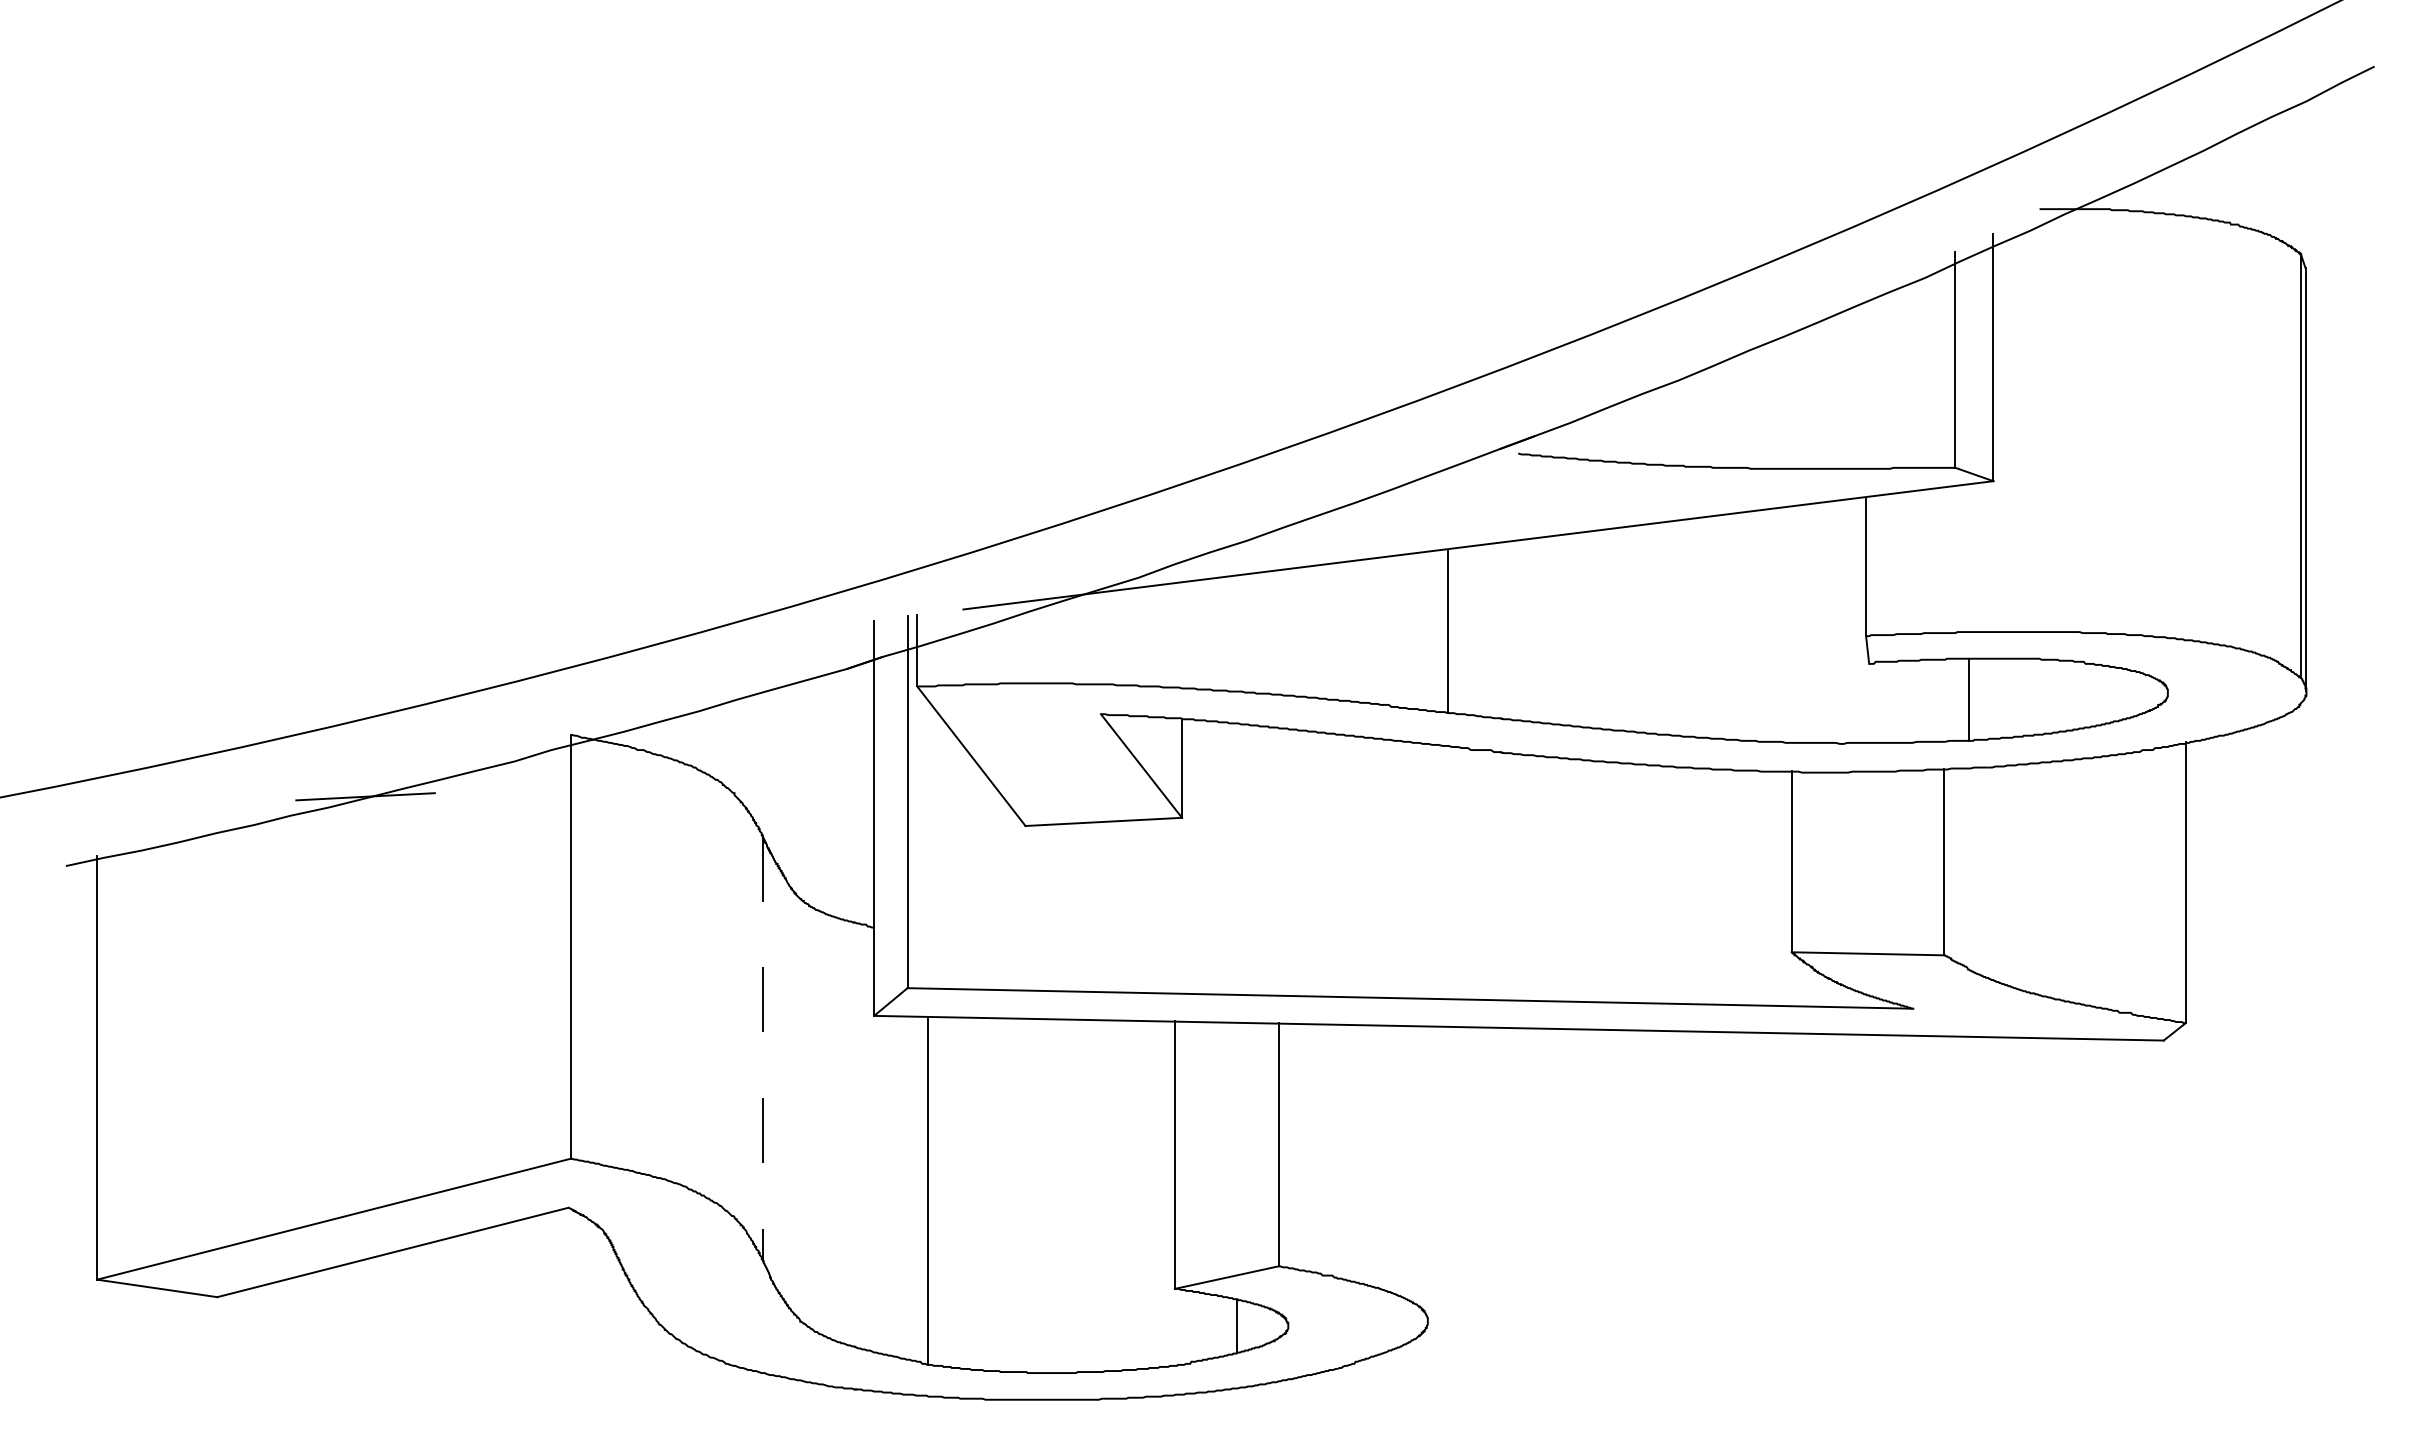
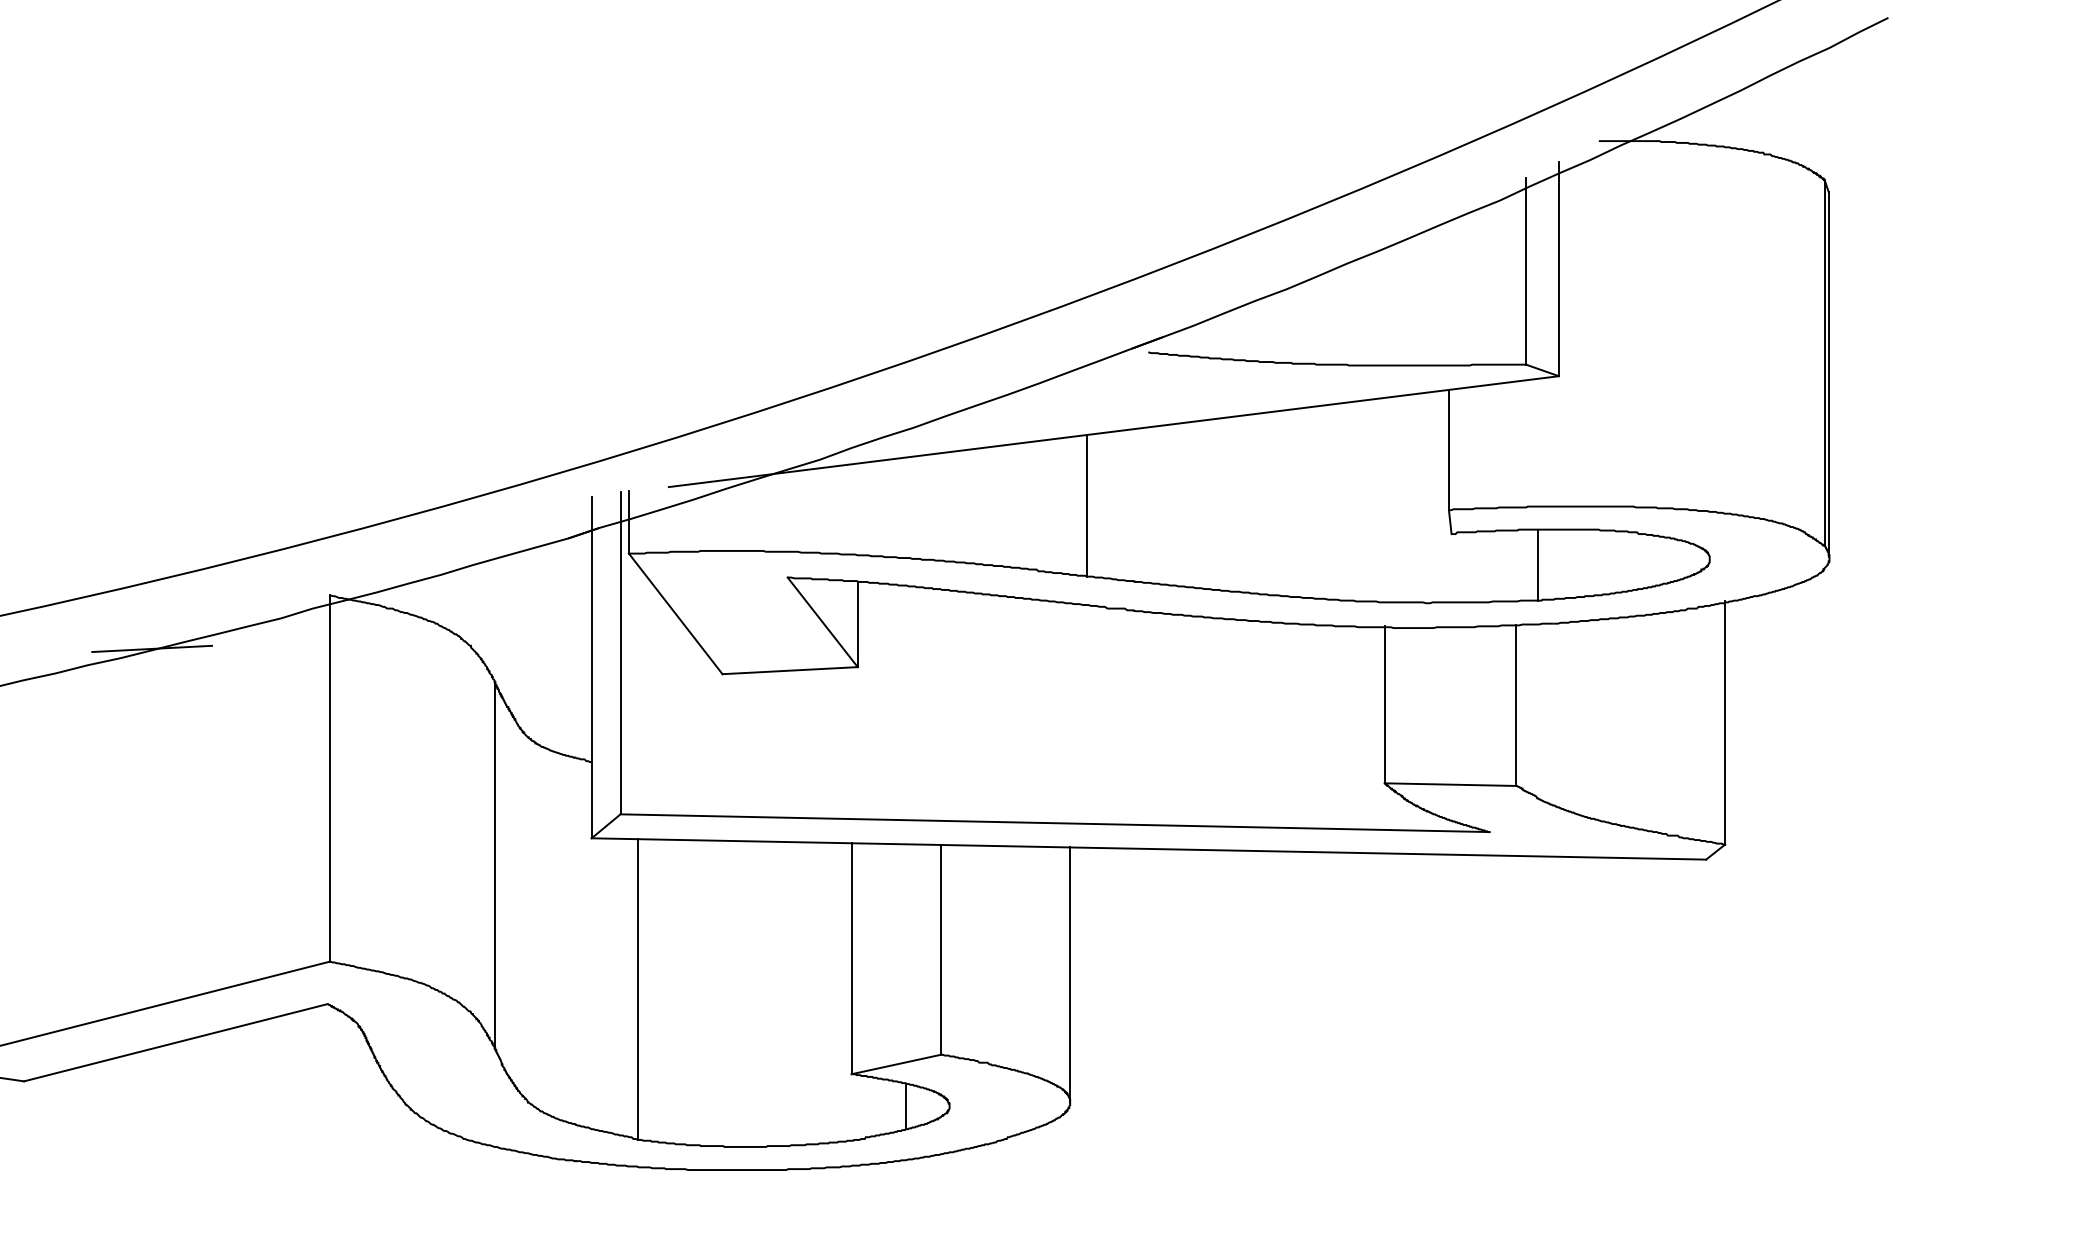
line: (762, 1048) -> (495, 866), dashed -> solid
line: (1427, 1173) -> (1069, 974), added

